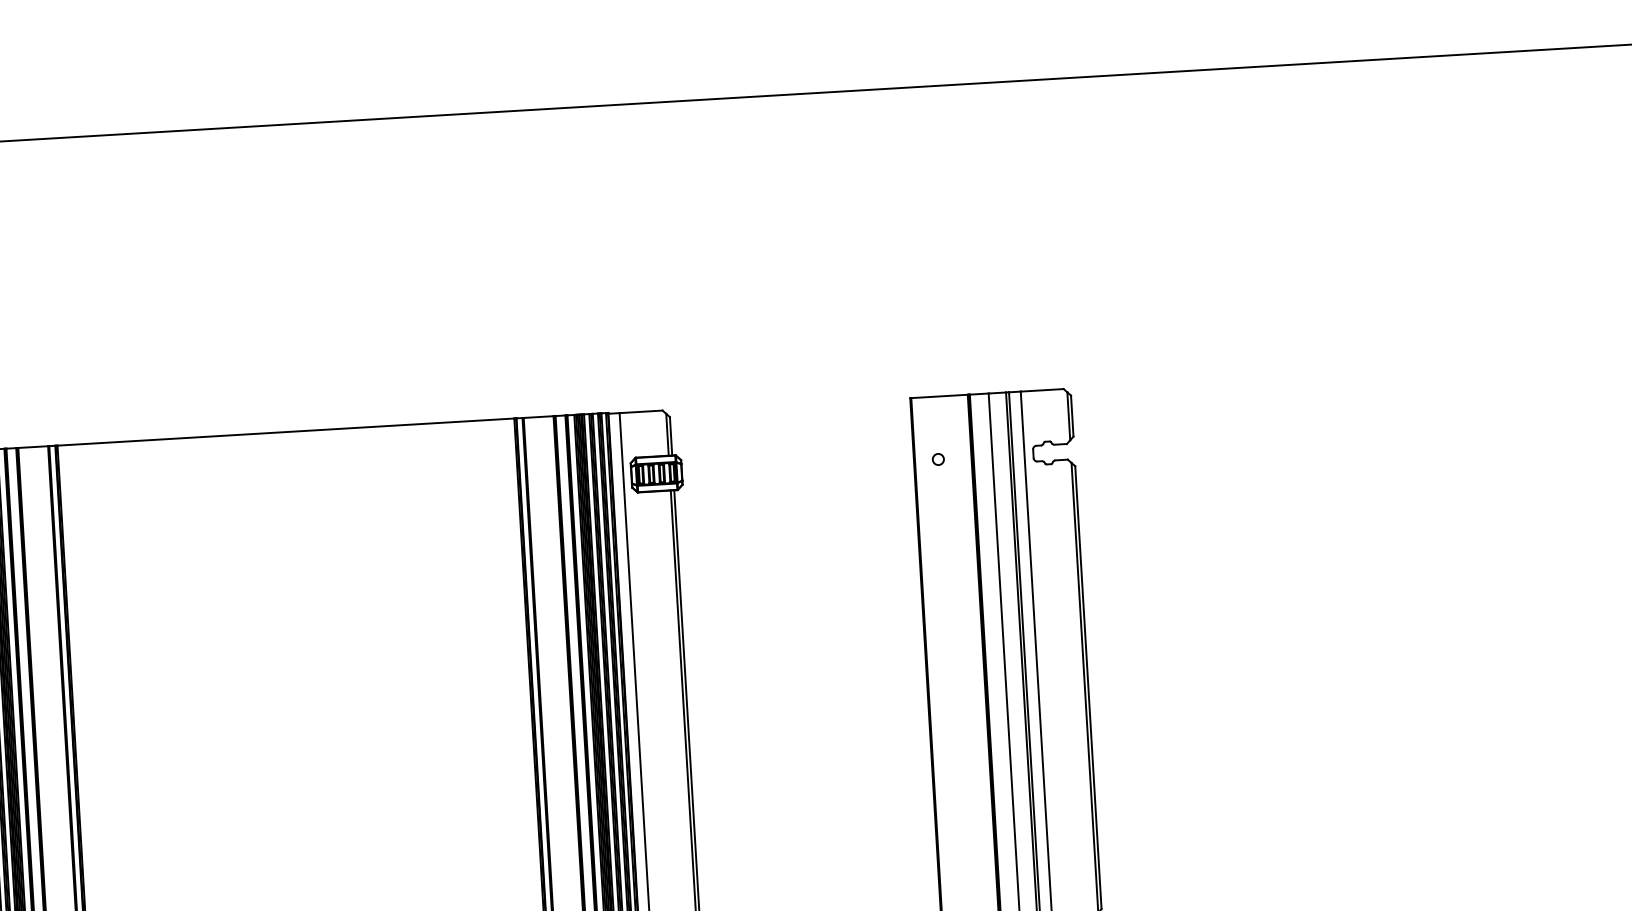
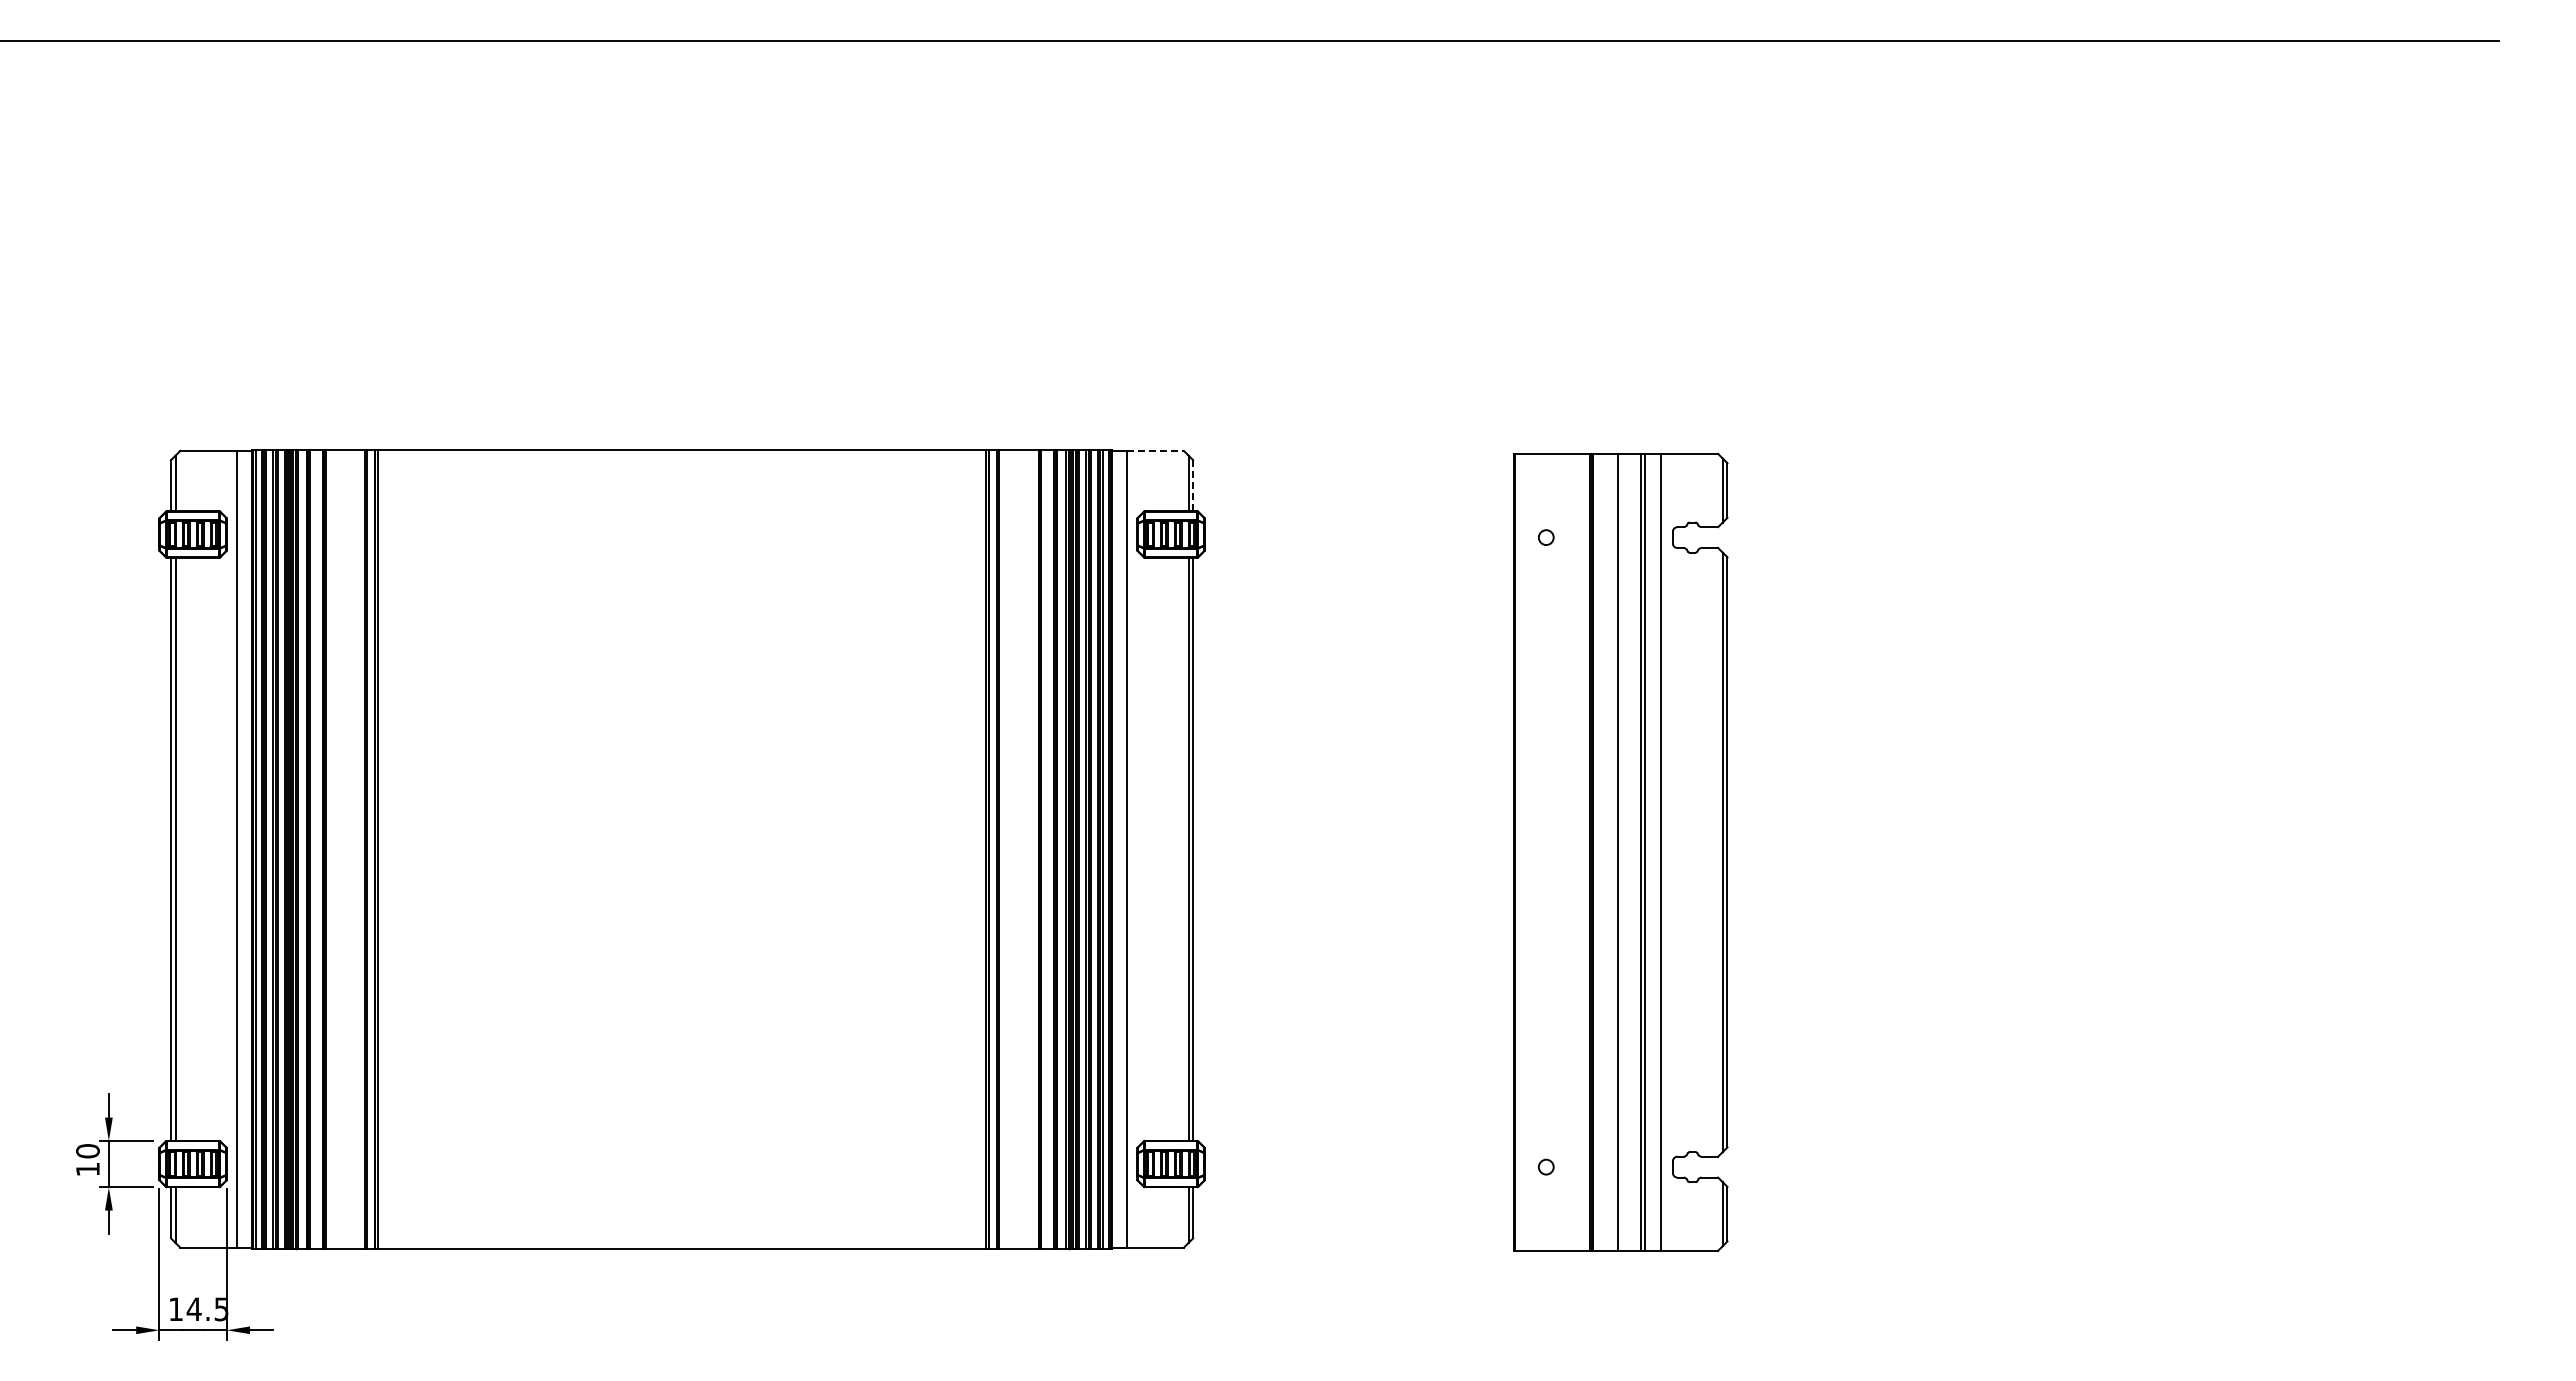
line: (641, 411) -> (1155, 450), solid -> dashed
line: (671, 436) -> (1193, 485), solid -> dashed

